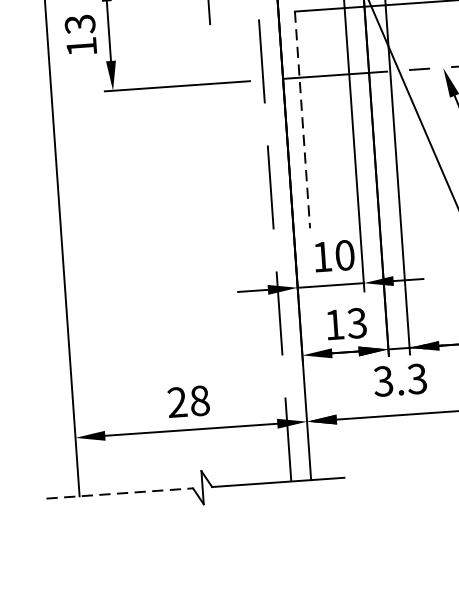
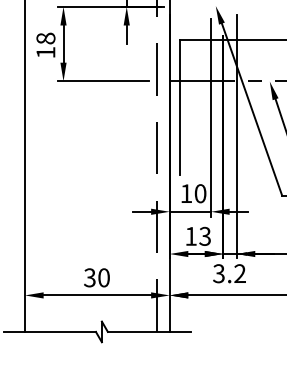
text: (79, 24) -> (45, 38), 13 -> 18
line: (303, 119) -> (180, 107), dashed -> solid
text: (416, 378) -> (239, 273), 3.3 -> 3.2
text: (187, 401) -> (96, 277), 28 -> 30
line: (120, 492) -> (50, 331), dashed -> solid

